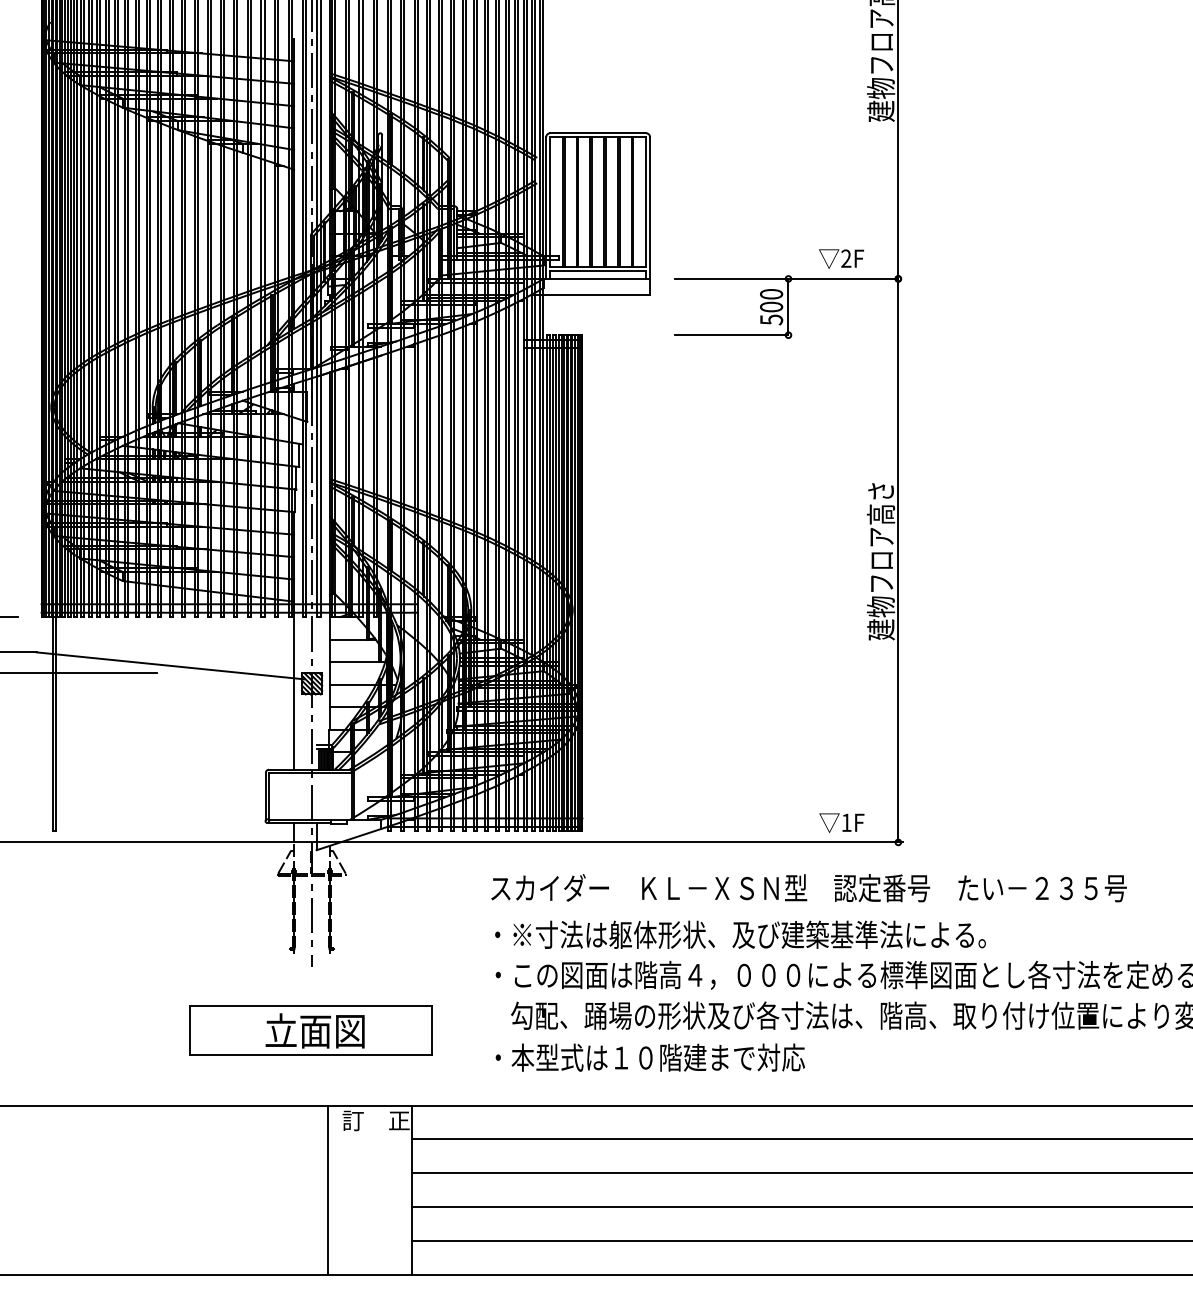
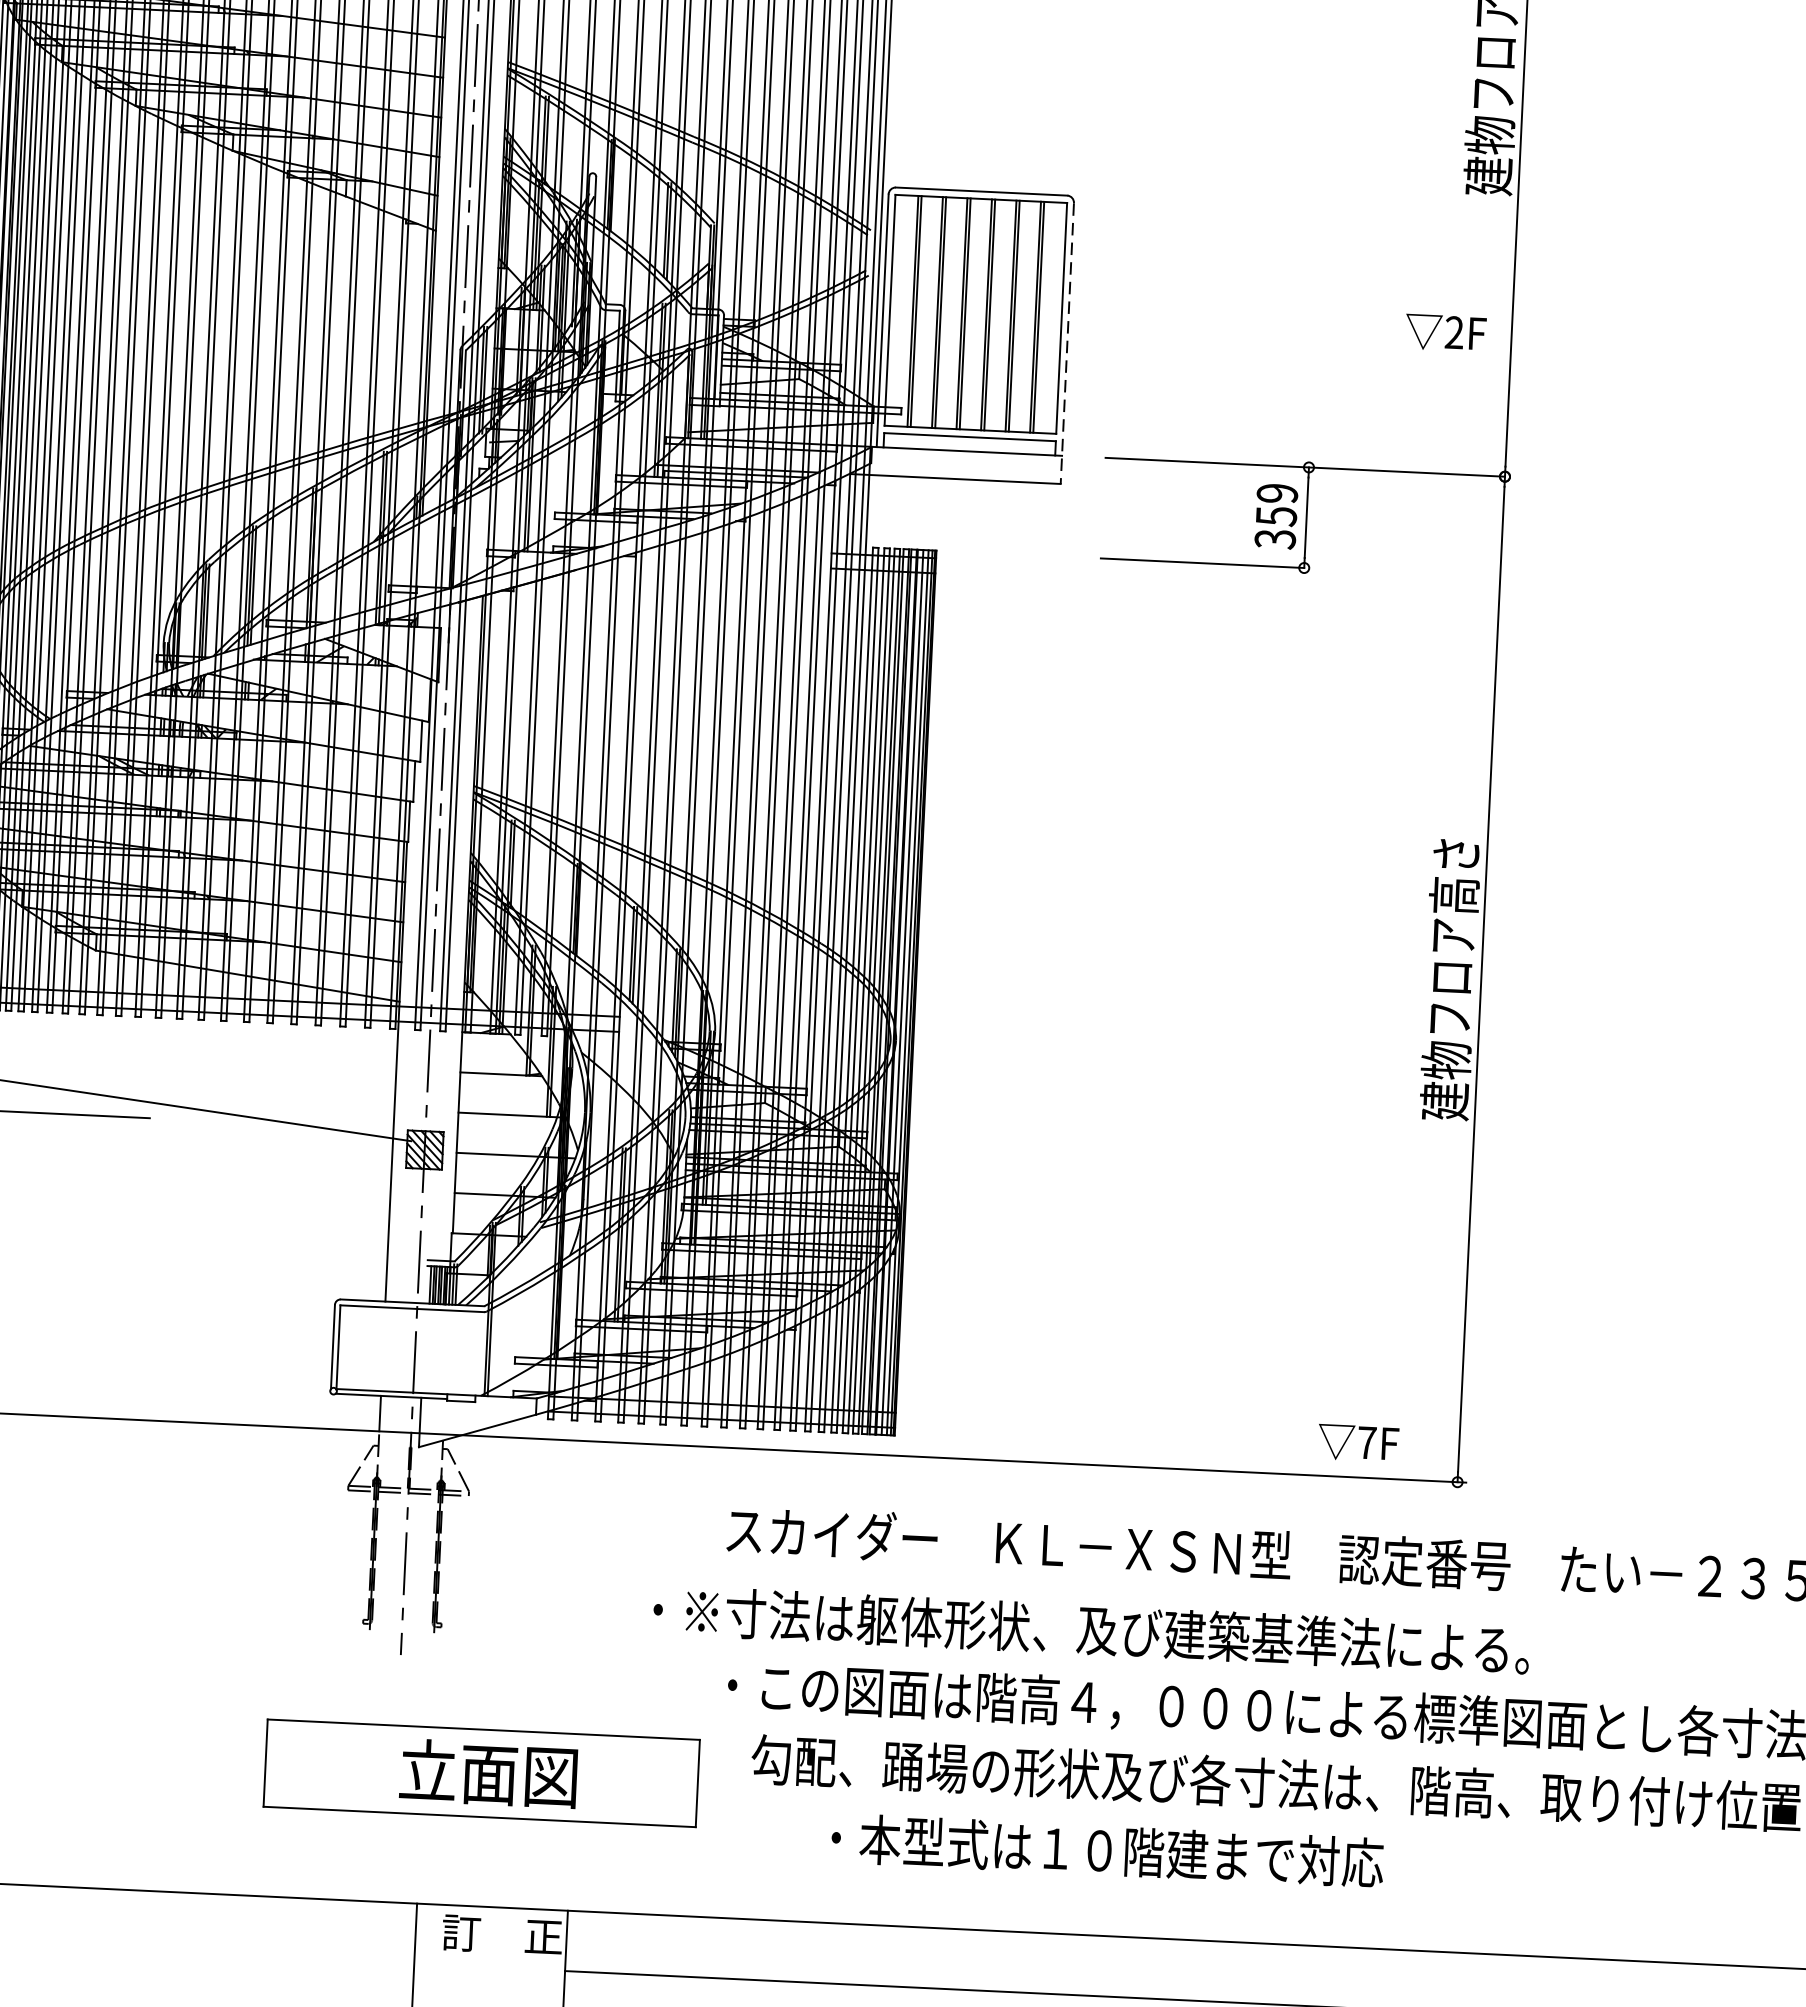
line: (650, 216) -> (1068, 344), solid -> dashed
text: (841, 258) -> (1445, 331), moved
text: (771, 306) -> (1276, 515), 500 -> 359
text: (846, 822) -> (1366, 1442), 1F -> 7F
text: (740, 934) -> (1091, 1629), moved
part: (310, 1030) -> (480, 1772), moved
text: (649, 1057) -> (1106, 1850), moved

